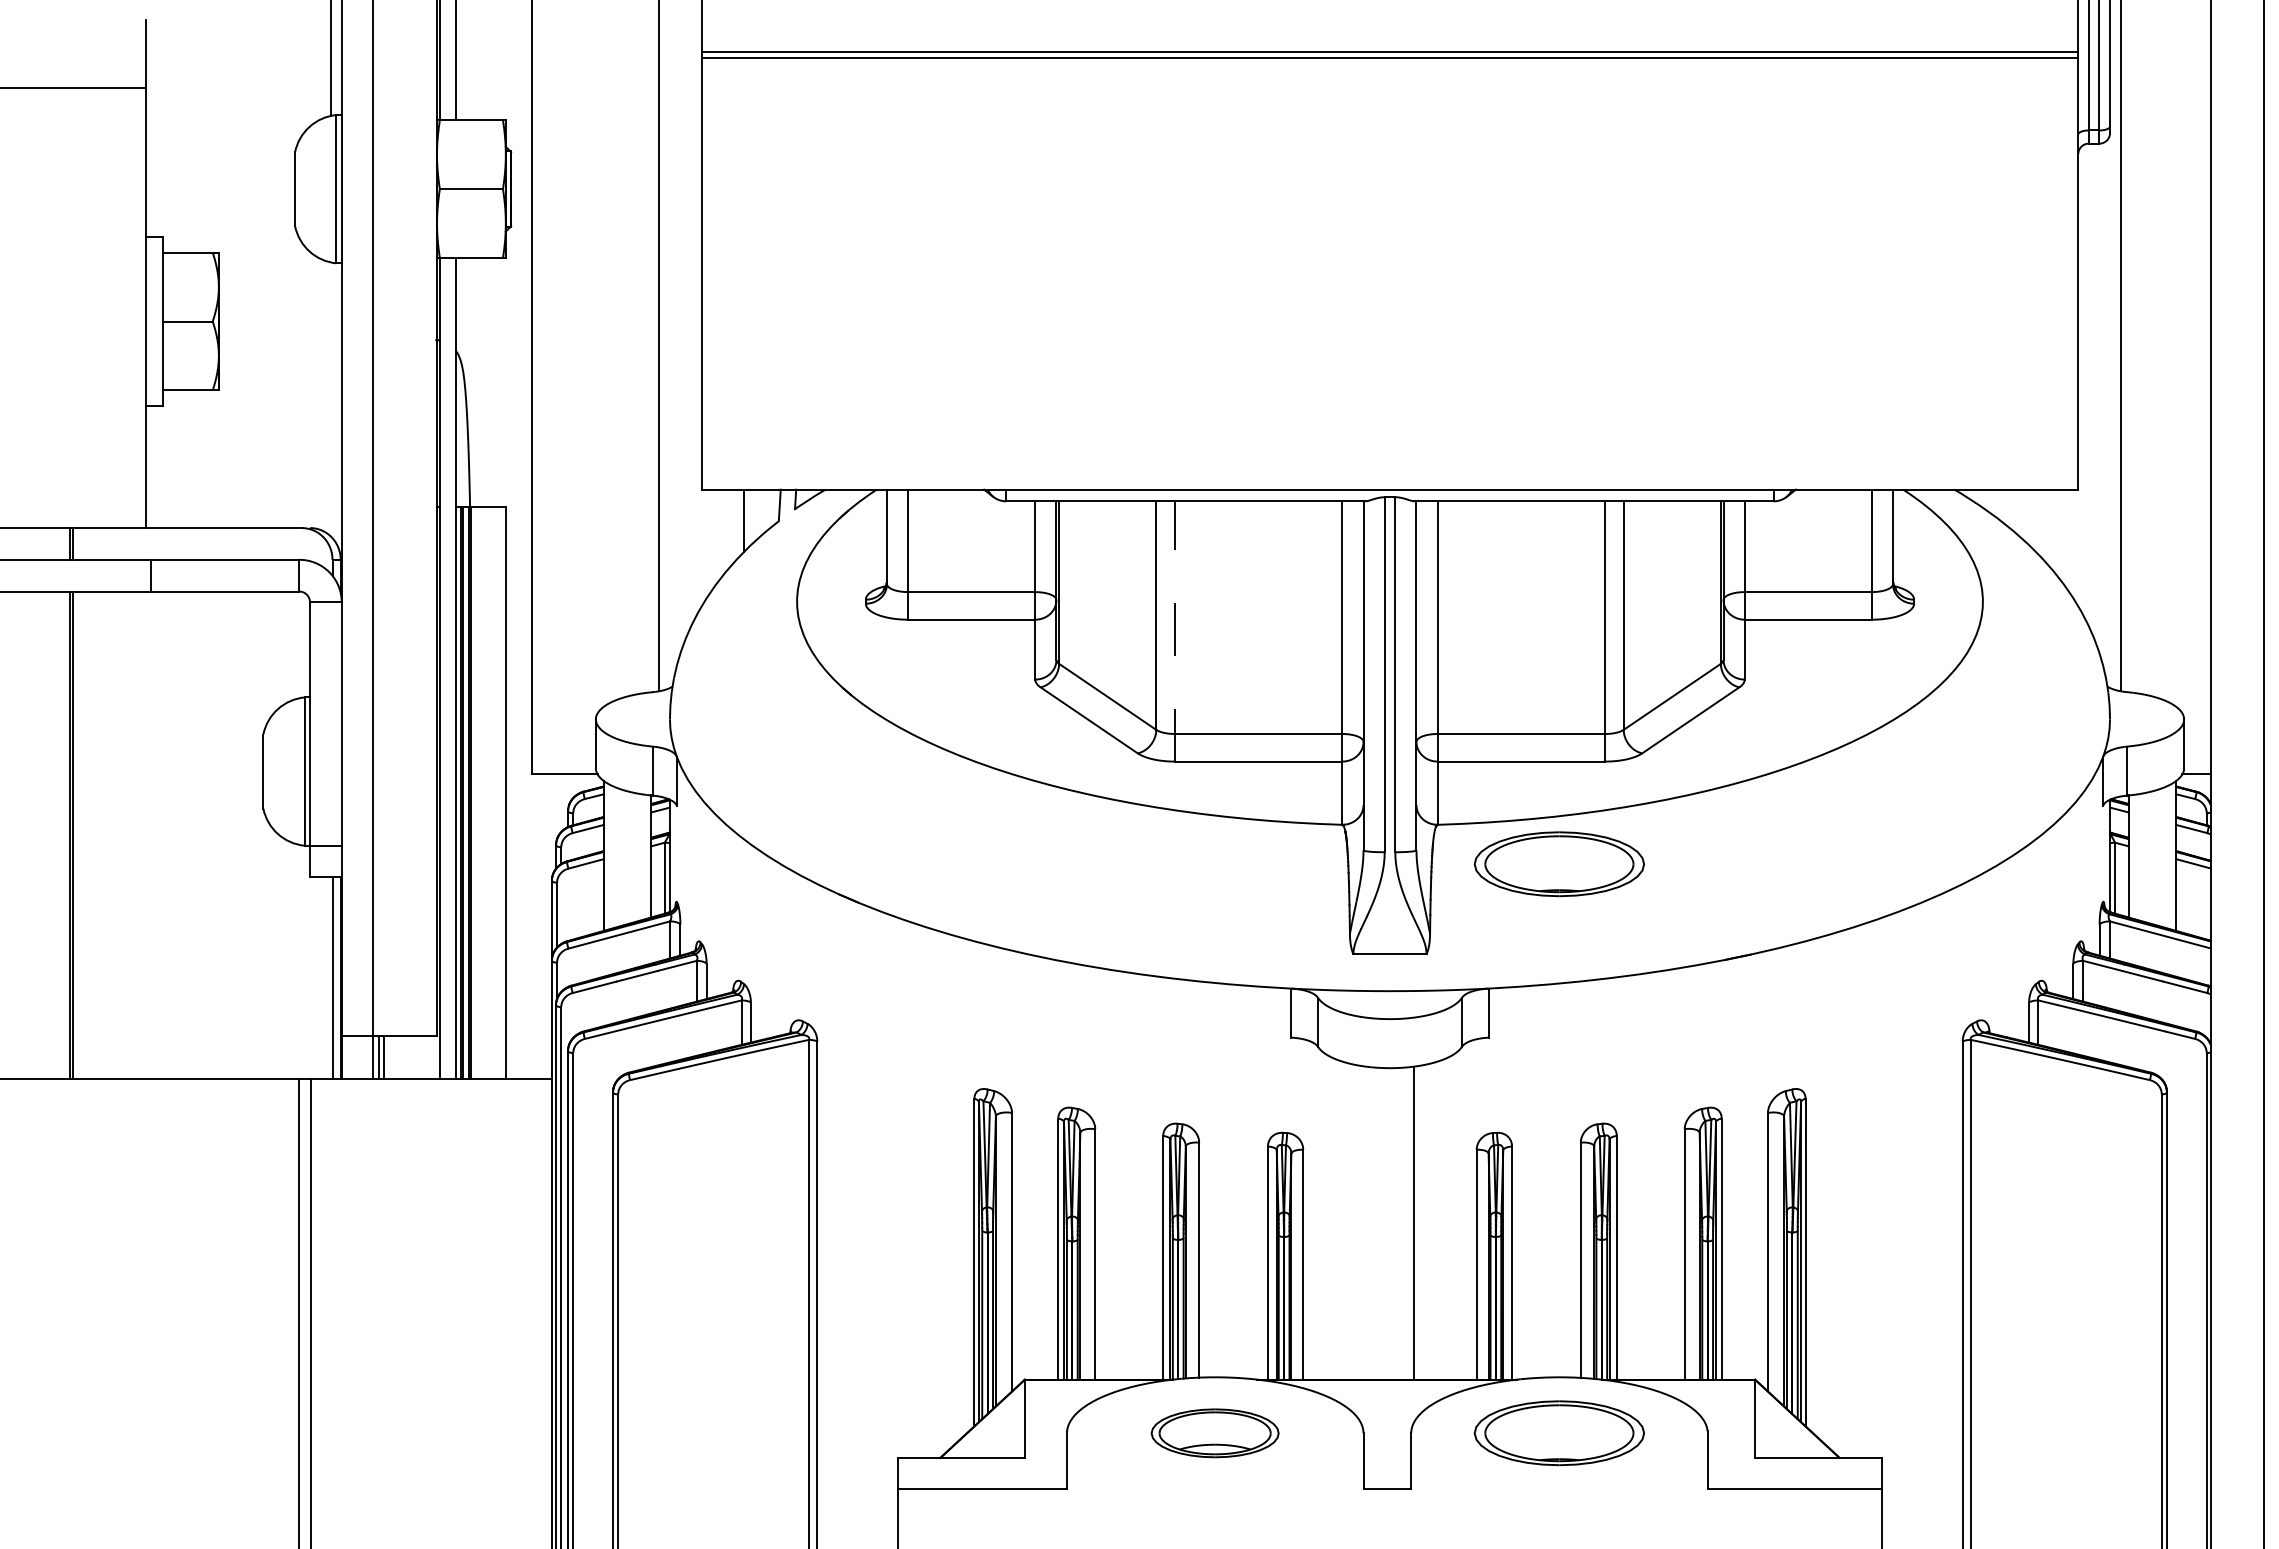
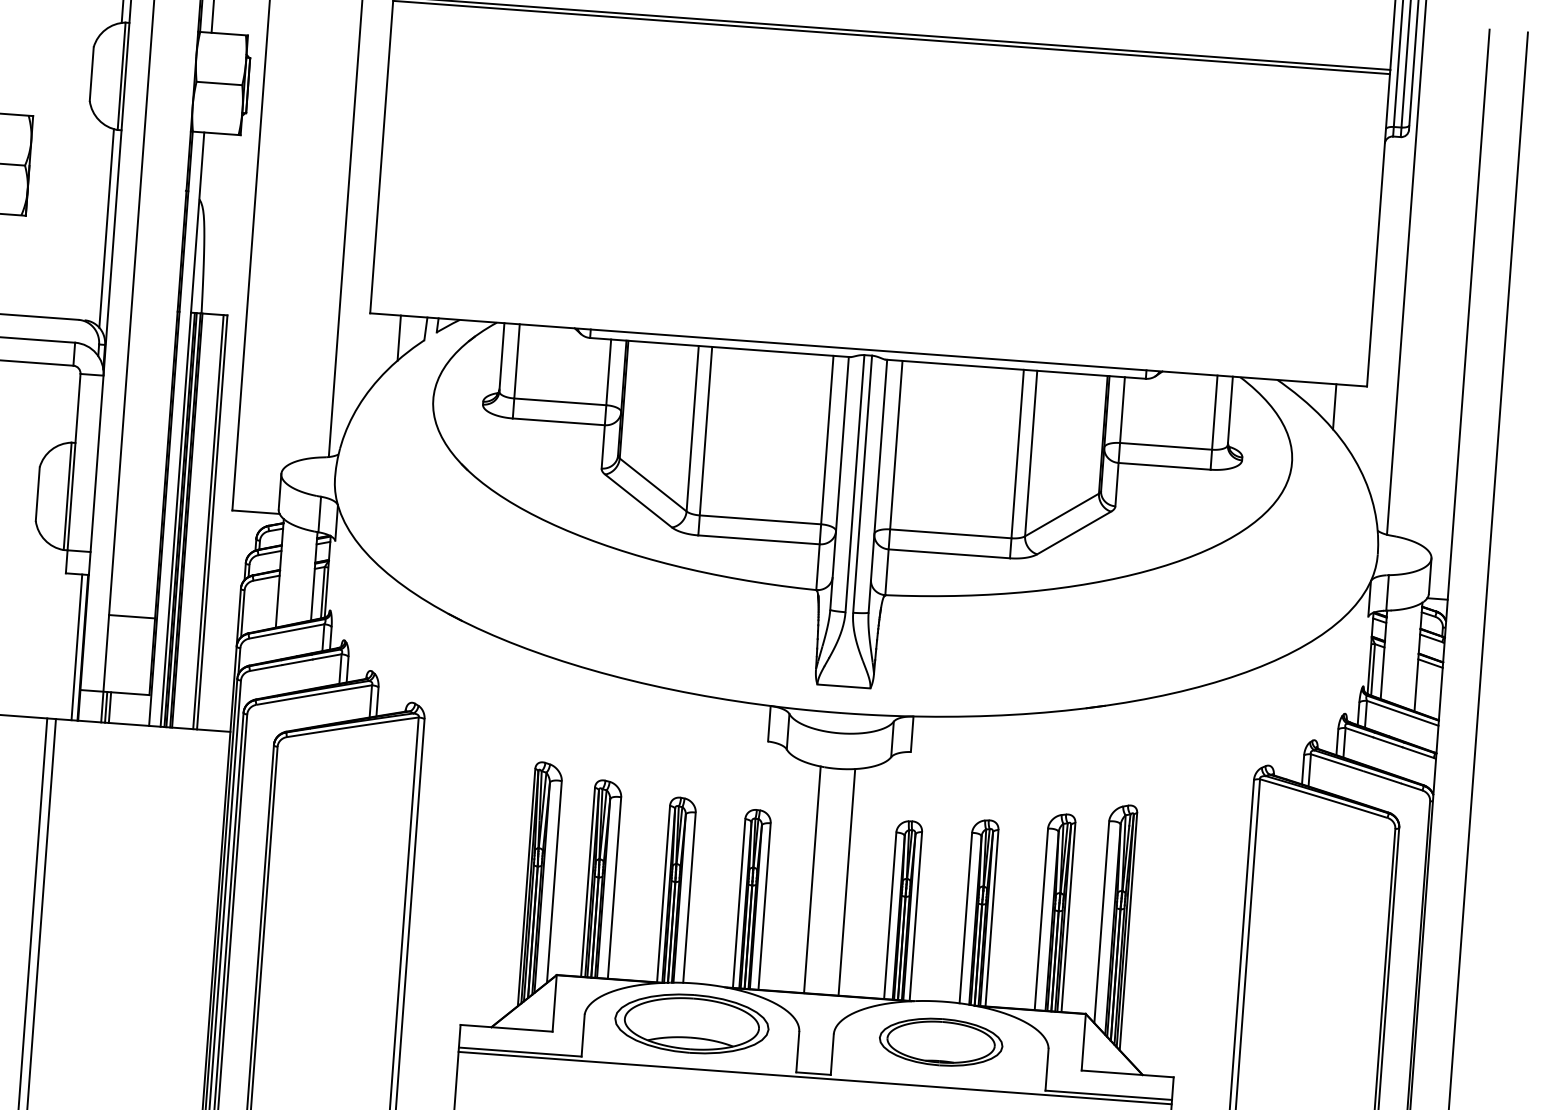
line: (331, 399) -> (106, 228), added
line: (2035, 520) -> (1334, 406), added
line: (1174, 630) -> (705, 440), dashed -> solid
line: (500, 792) -> (208, 521), added
part: (1558, 864) -> (970, 630), removed
line: (405, 930) -> (132, 616), added
line: (1366, 1222) -> (812, 879), added
part: (1214, 1433) -> (691, 1024), size x1.67
line: (1389, 1495) -> (814, 1078), added

